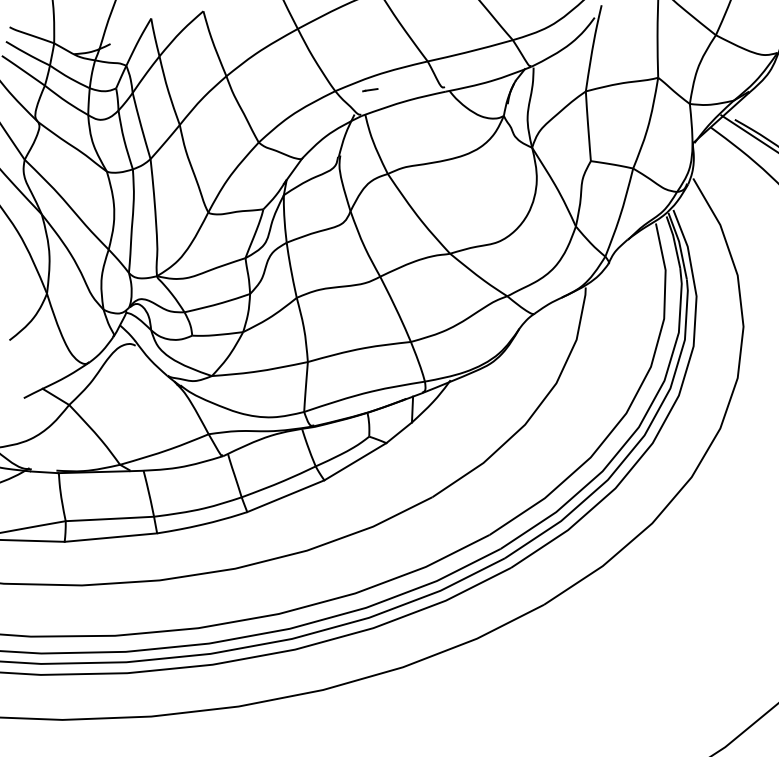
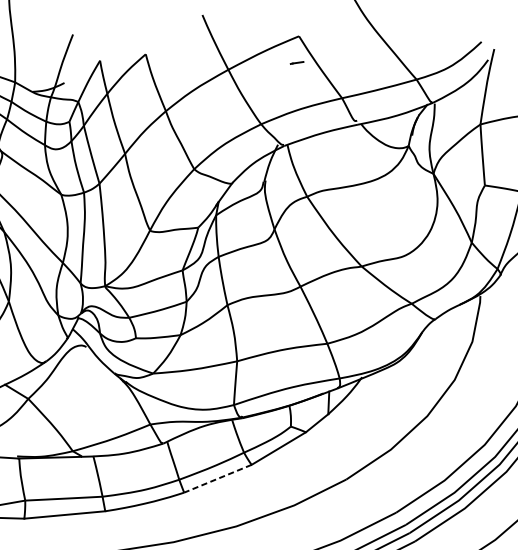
line: (370, 90) -> (297, 63), moved
line: (285, 496) -> (217, 479), solid -> dashed

